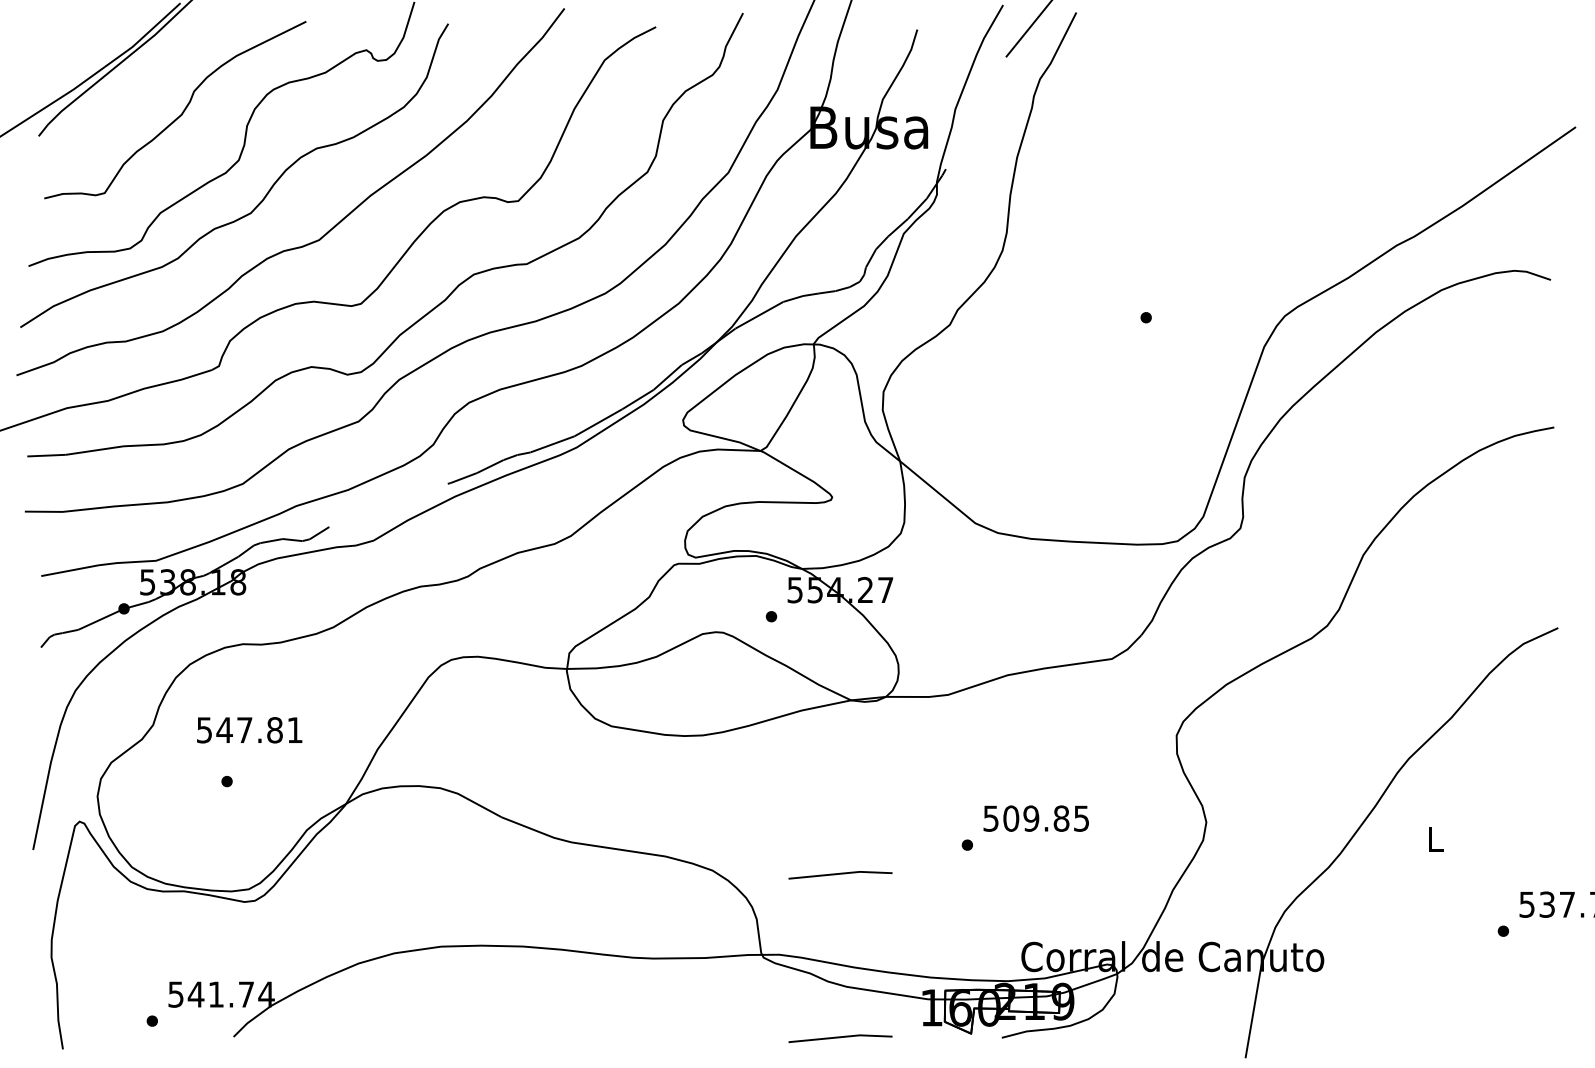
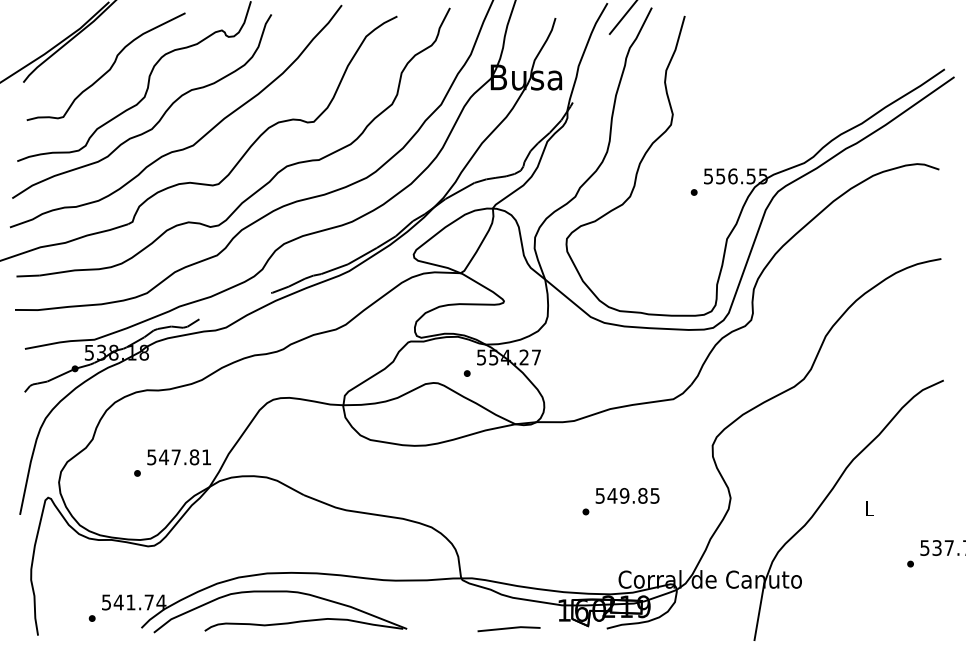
part: (1245, 273) -> (754, 165), added
text: (248, 730) -> (178, 457), moved
text: (1011, 817) -> (612, 495), 509.85 -> 549.85
line: (839, 875) -> (508, 530), removed
part: (466, 1027) -> (282, 622), added

